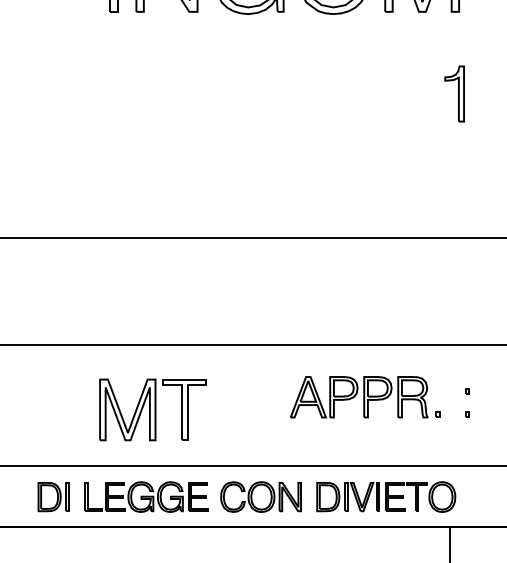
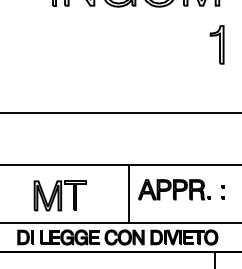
part: (453, 93) -> (216, 44), size x1.43
line: (271, 404) -> (129, 193), added
part: (151, 409) -> (59, 195), moved

